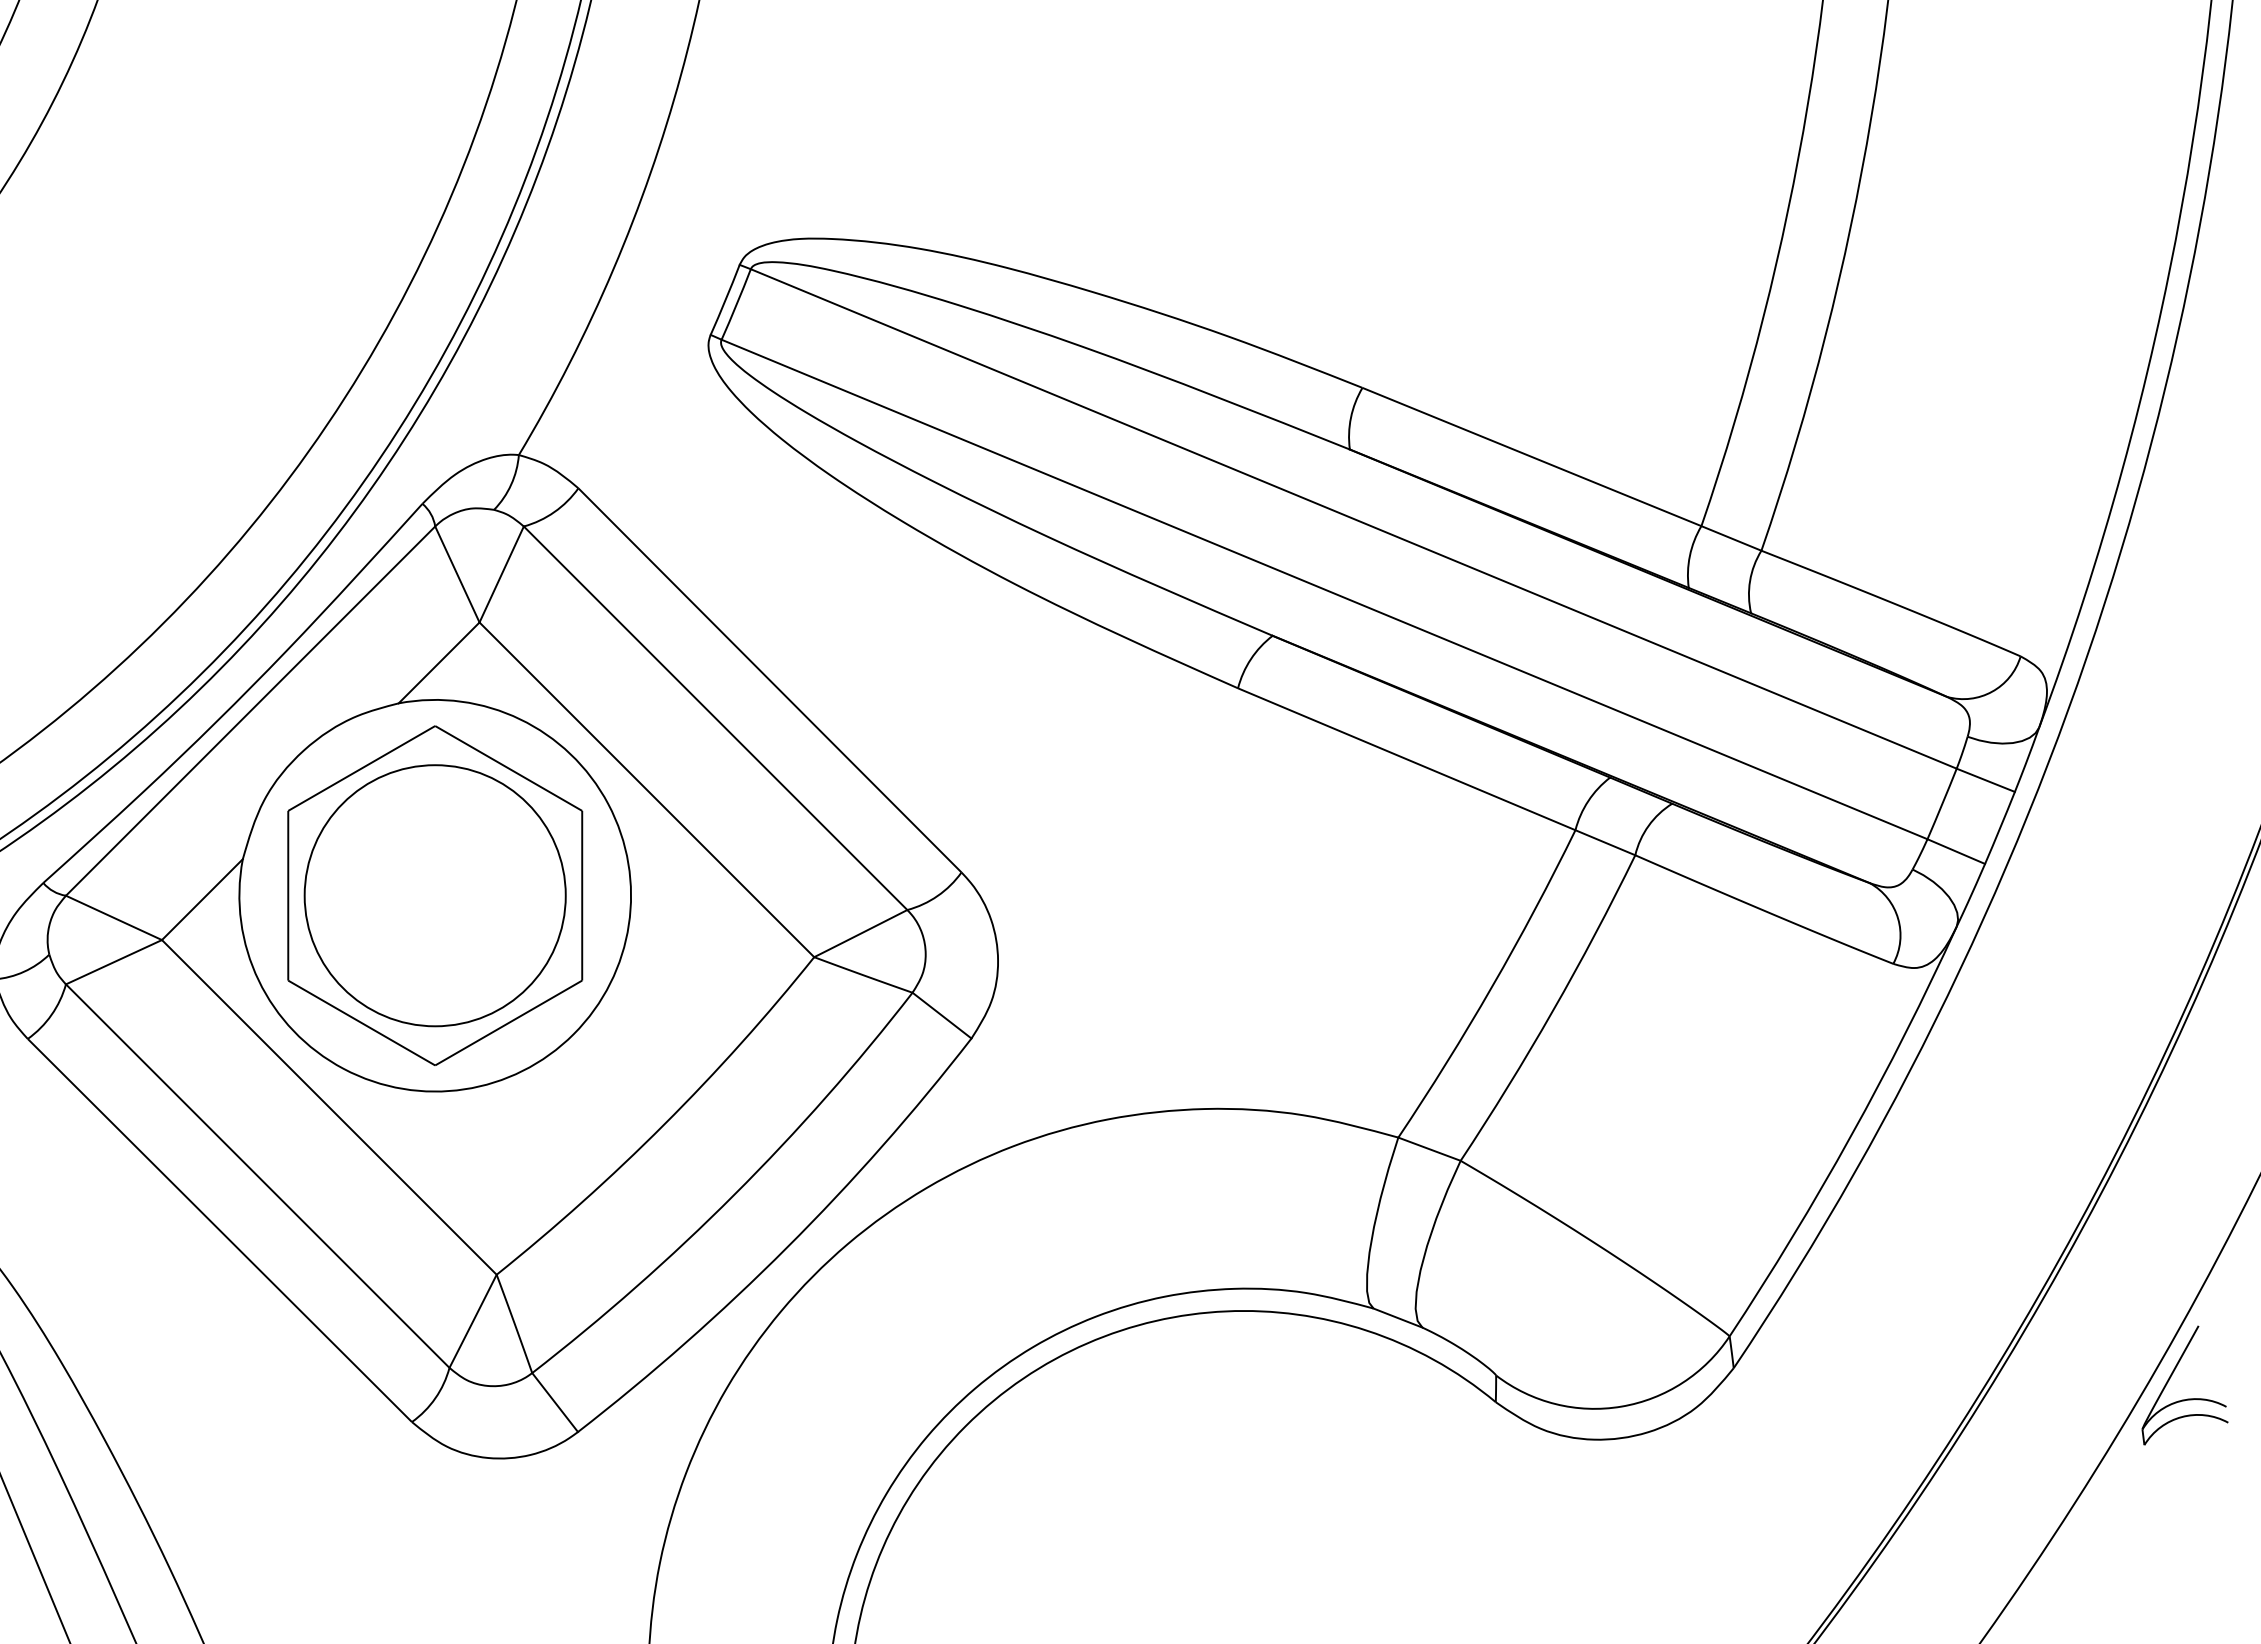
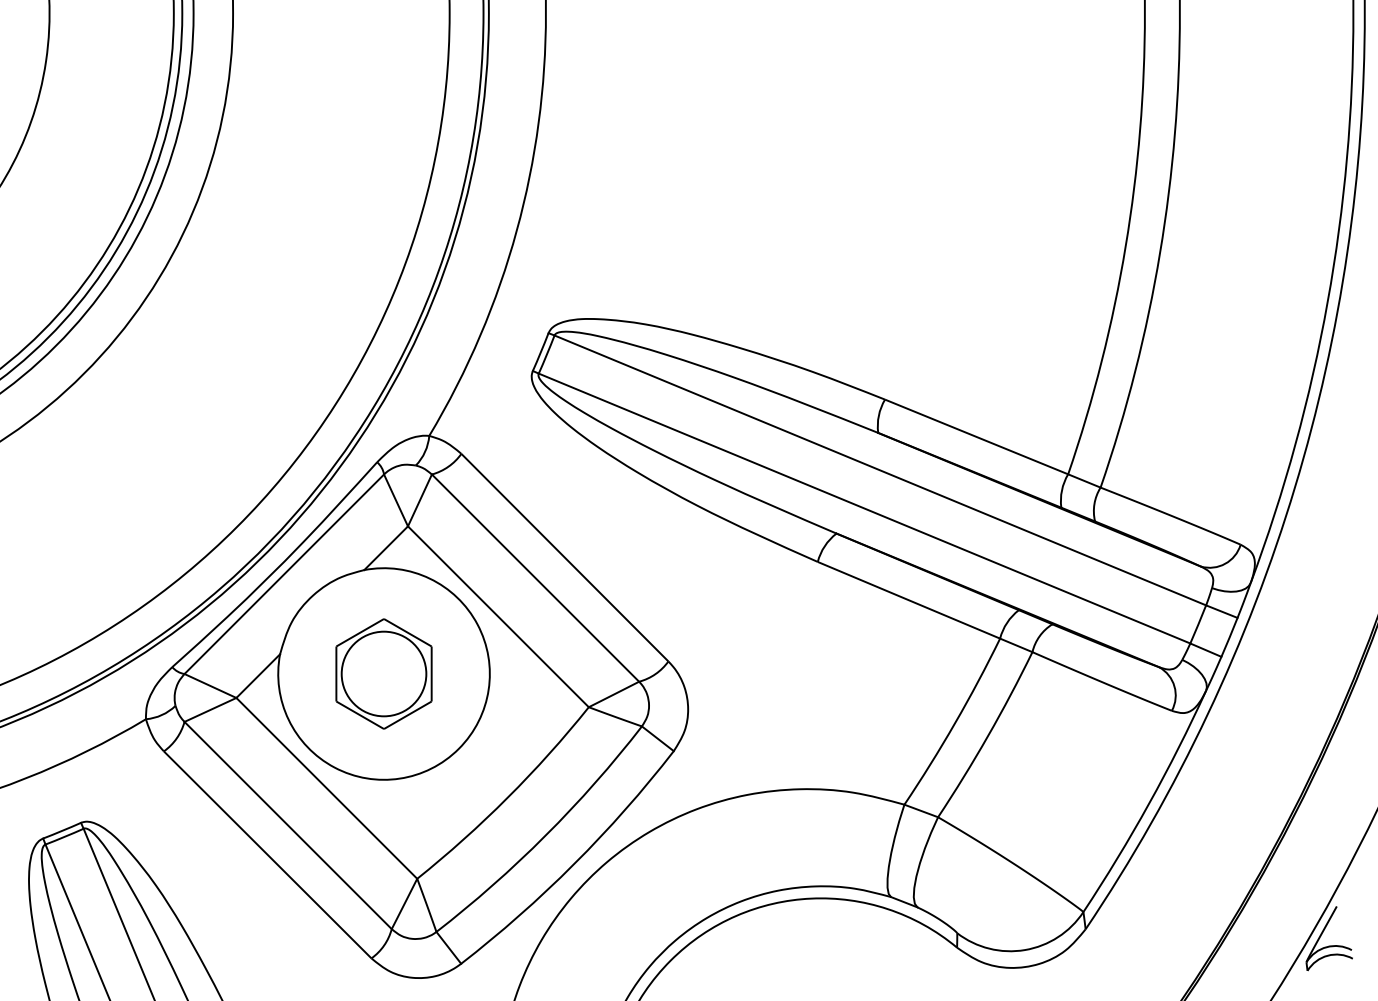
part: (434, 894) -> (383, 673), size x0.6

